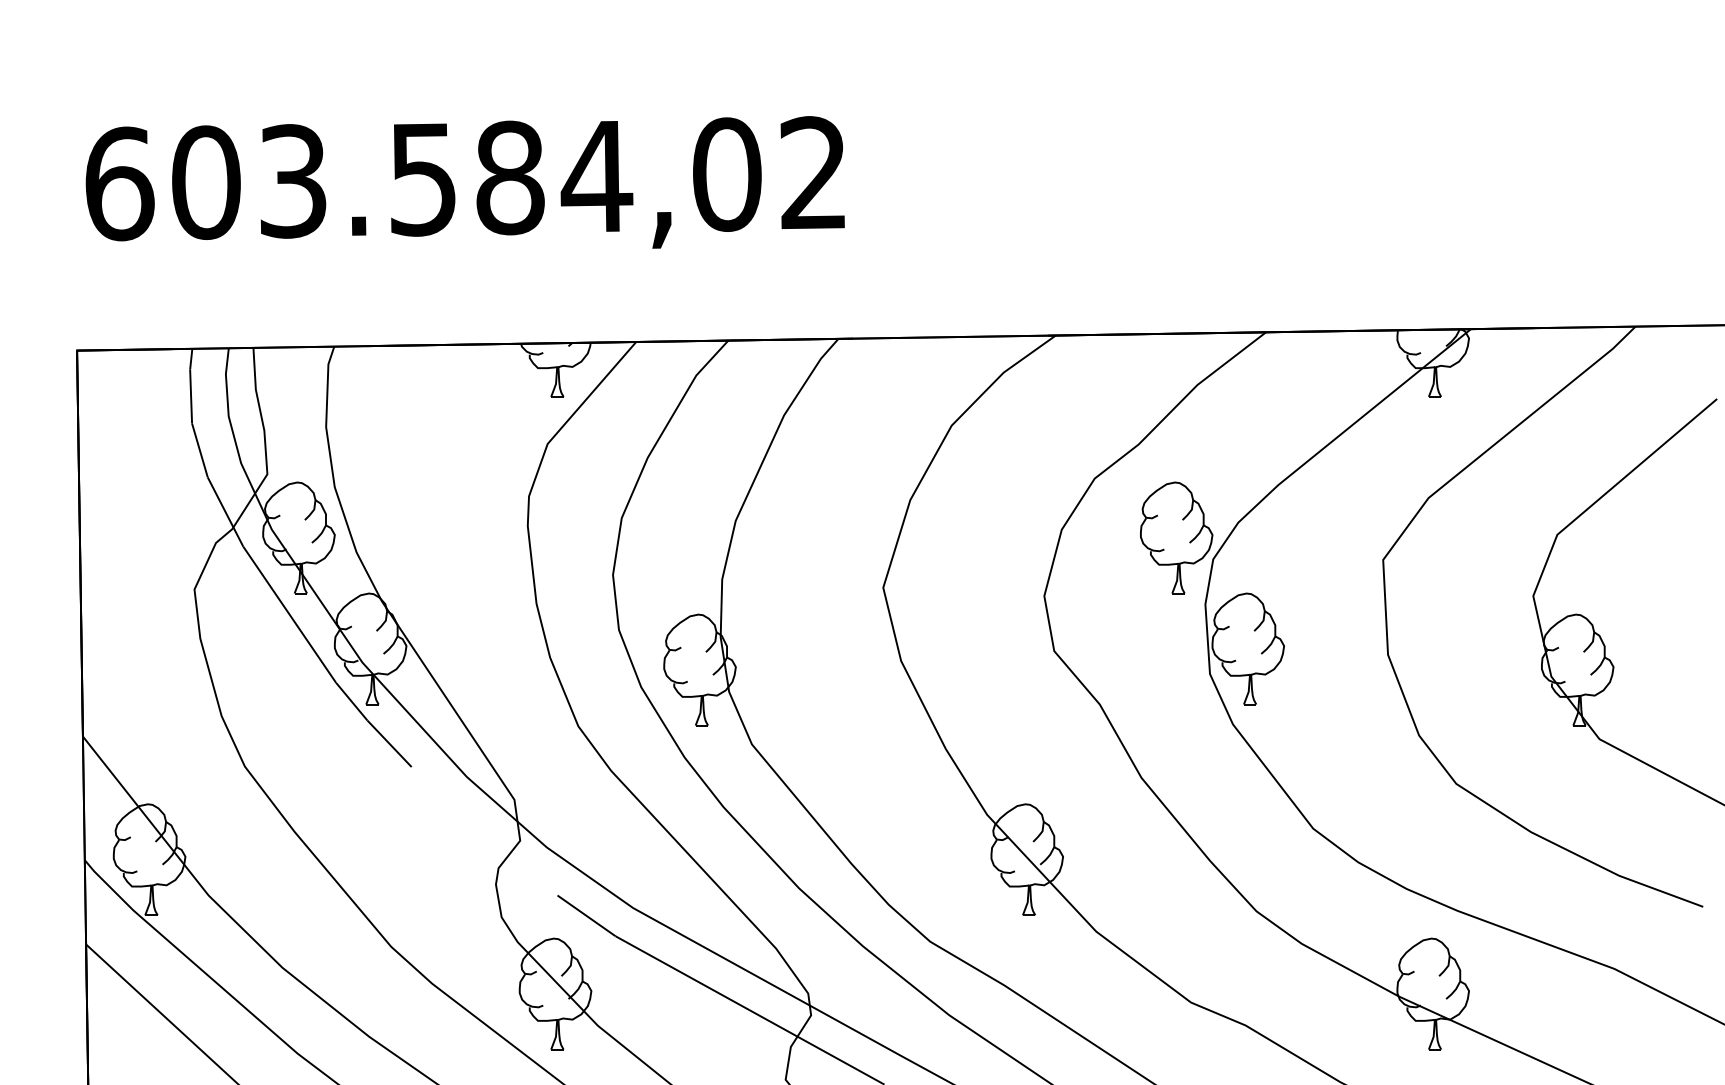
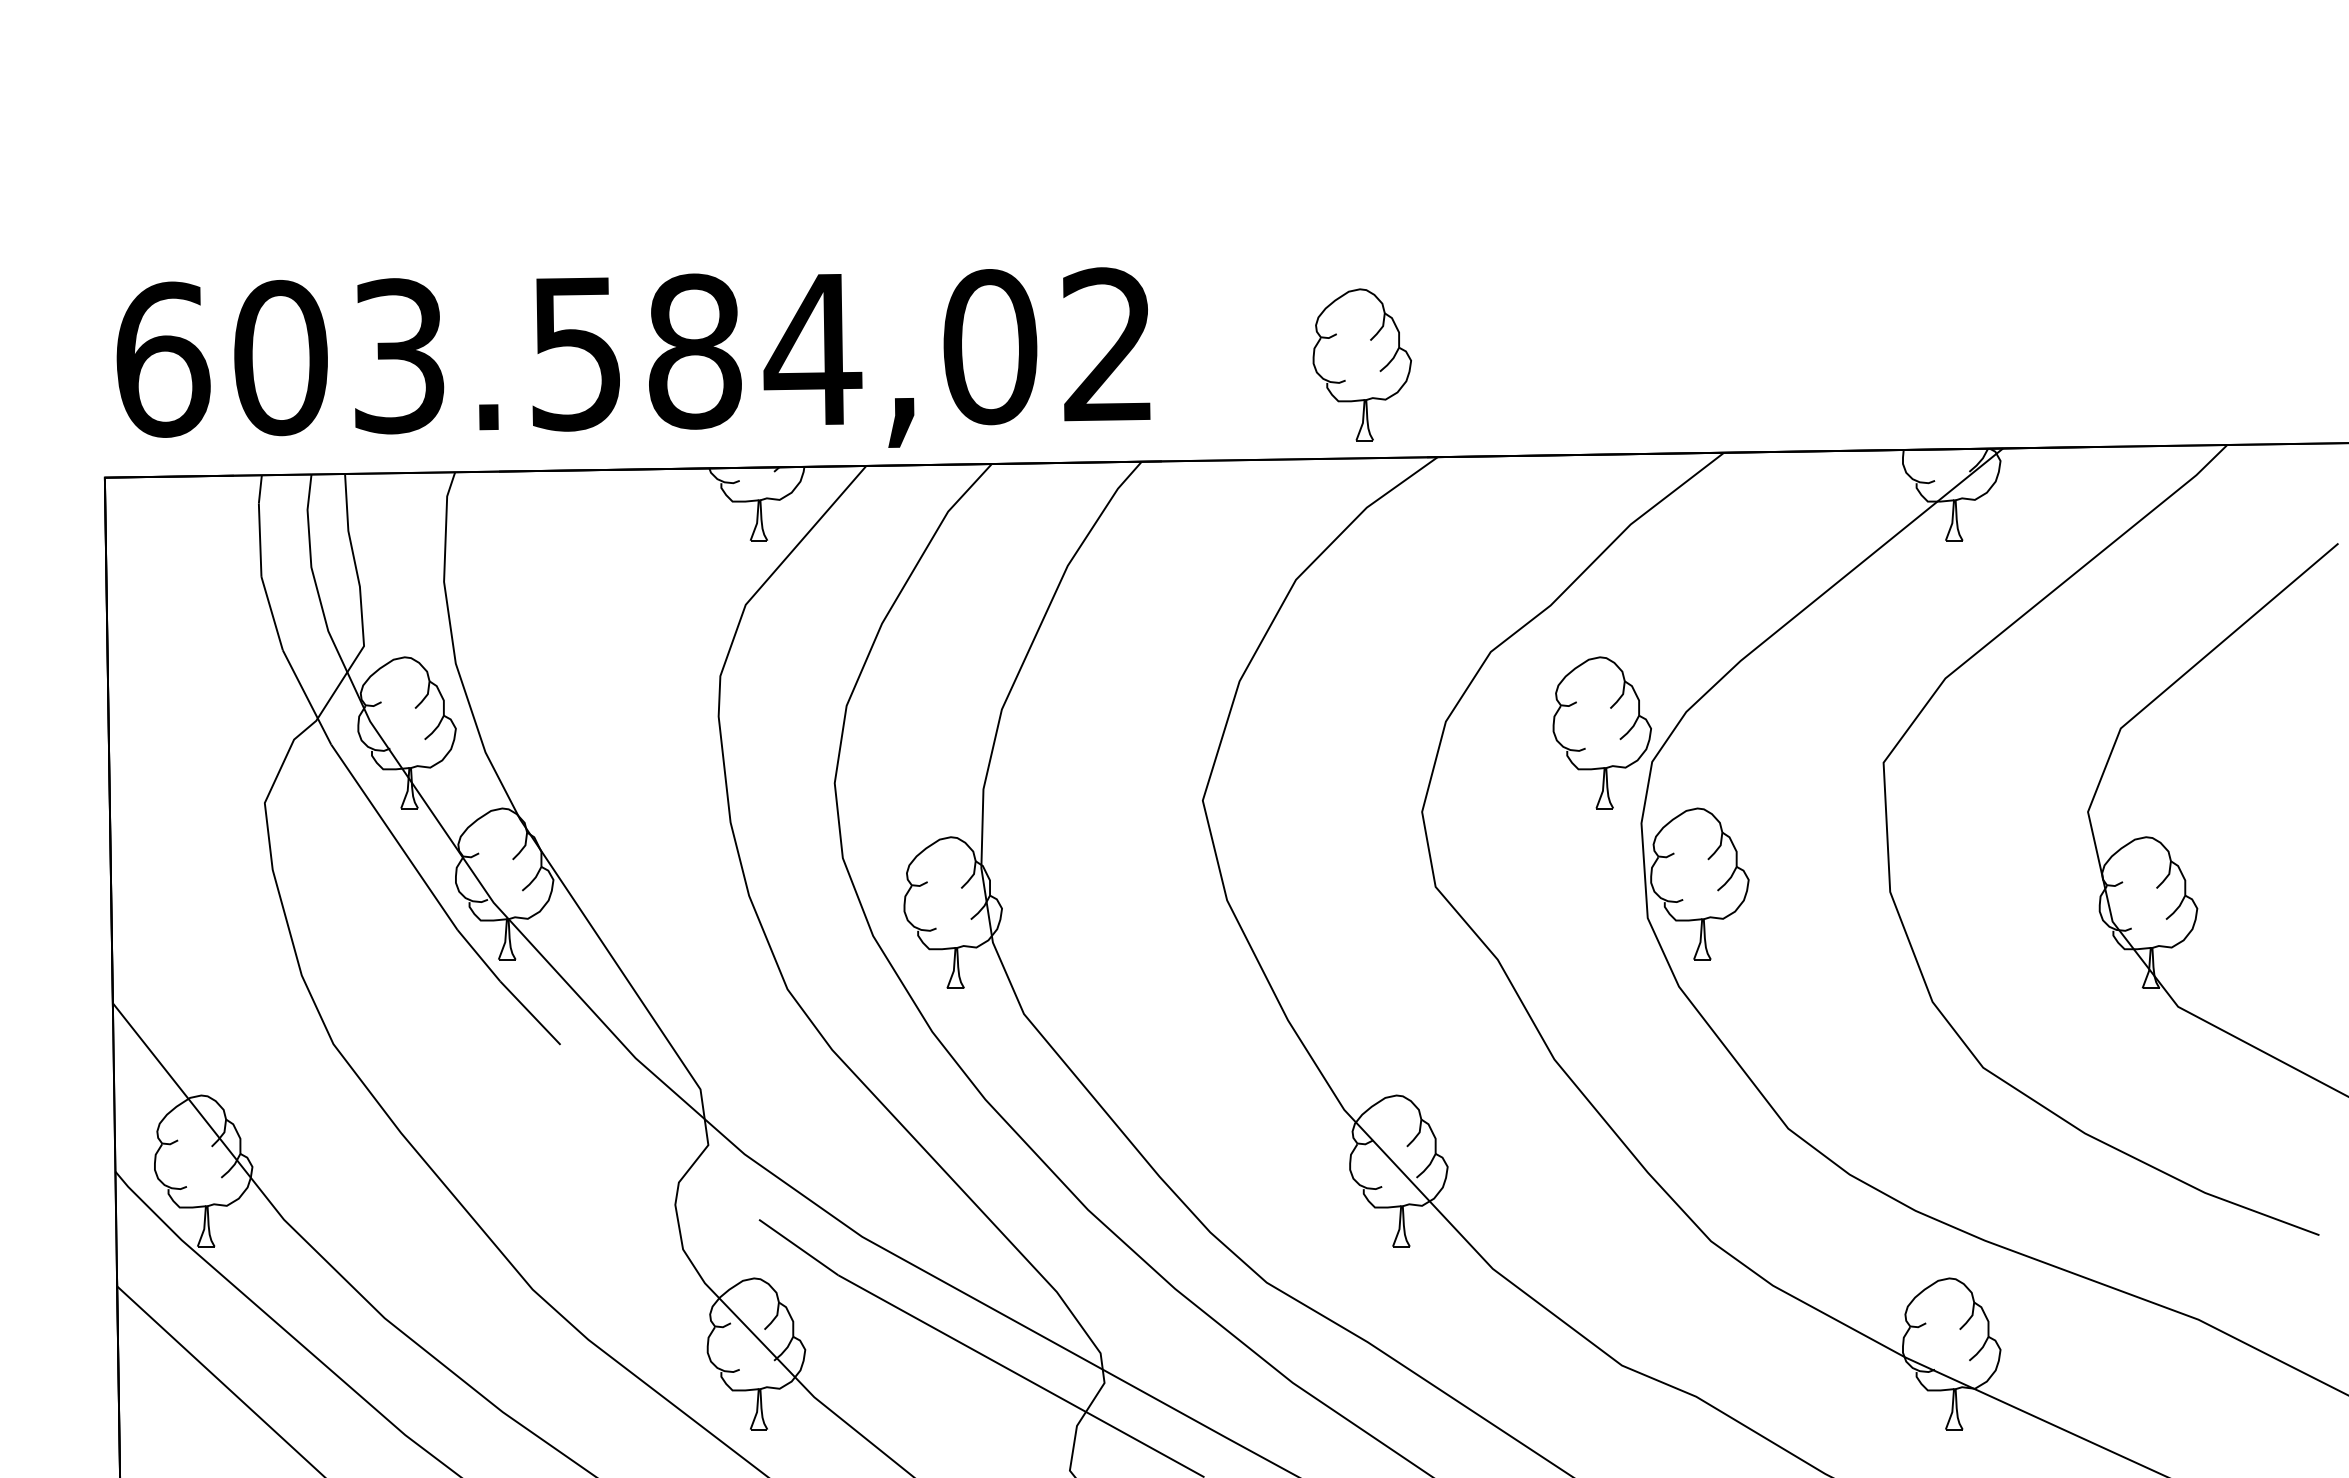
text: (465, 182) -> (633, 357), moved
part: (999, 267) -> (1361, 364), added

